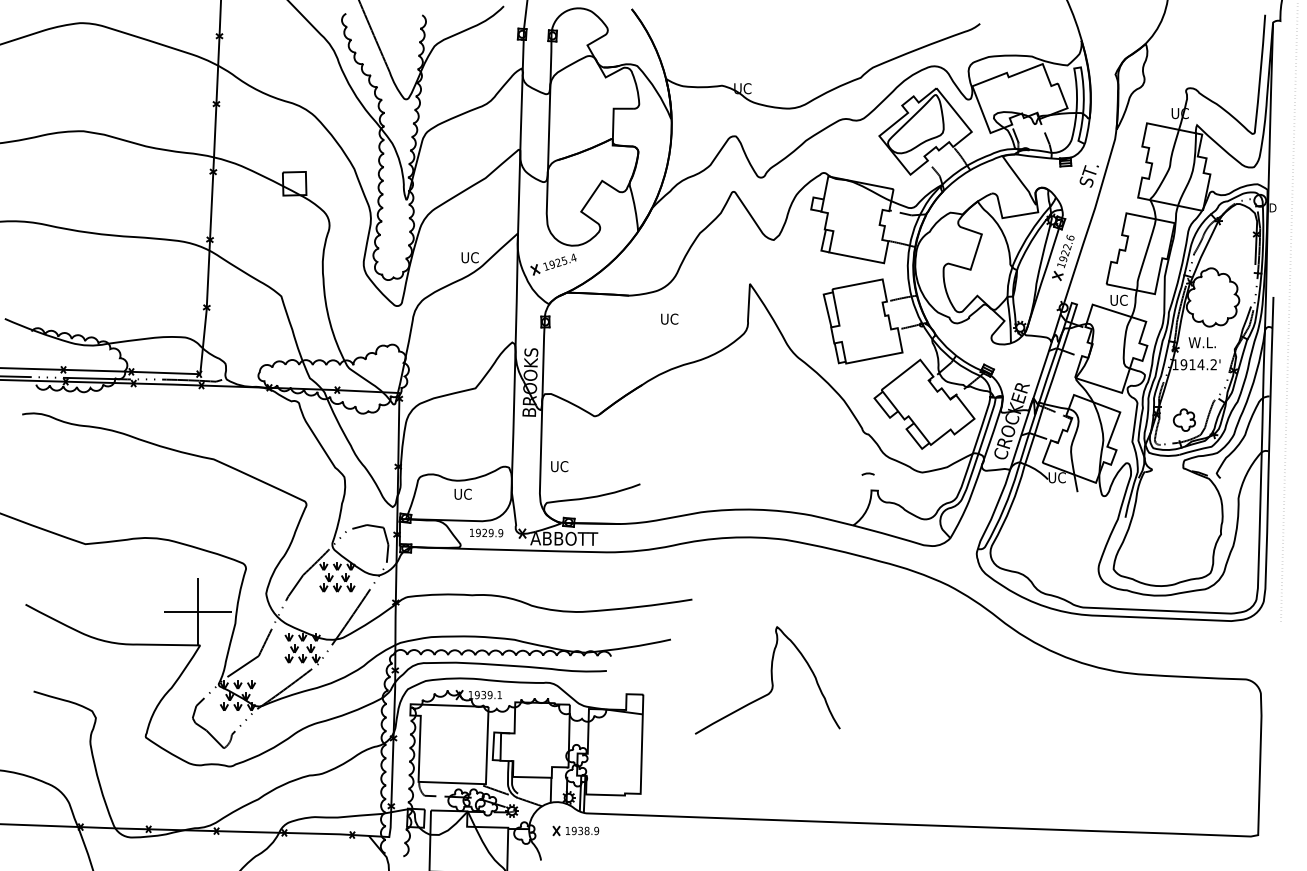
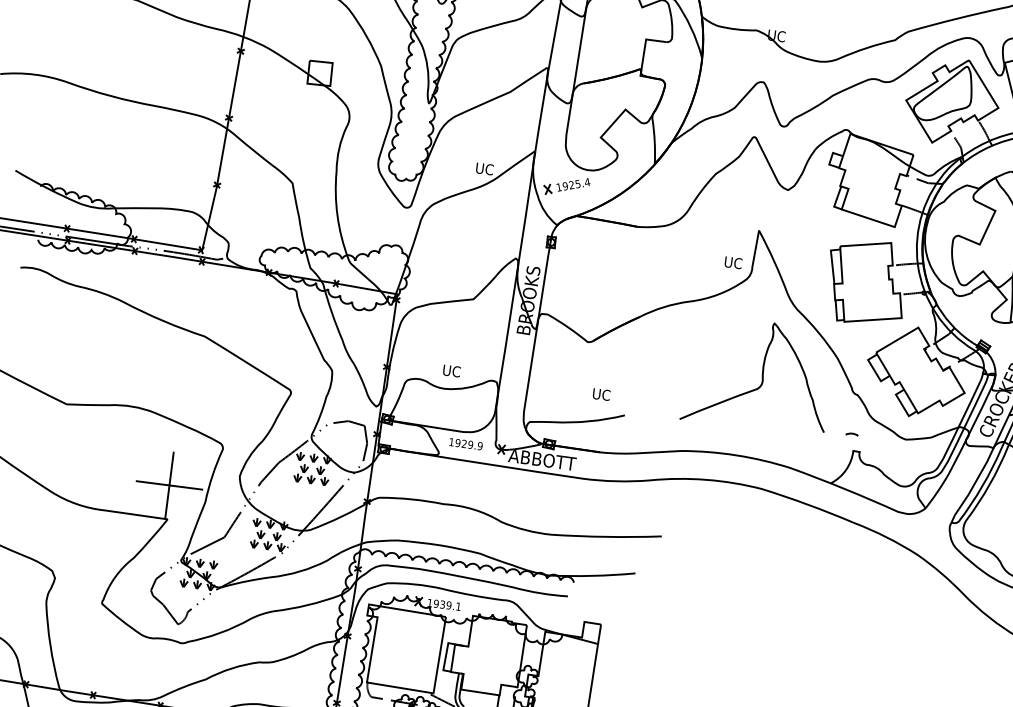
text: (669, 318) -> (733, 262), moved
text: (559, 466) -> (601, 394), moved
text: (462, 493) -> (451, 370), moved
curve: (771, 680) -> (762, 375), moved

